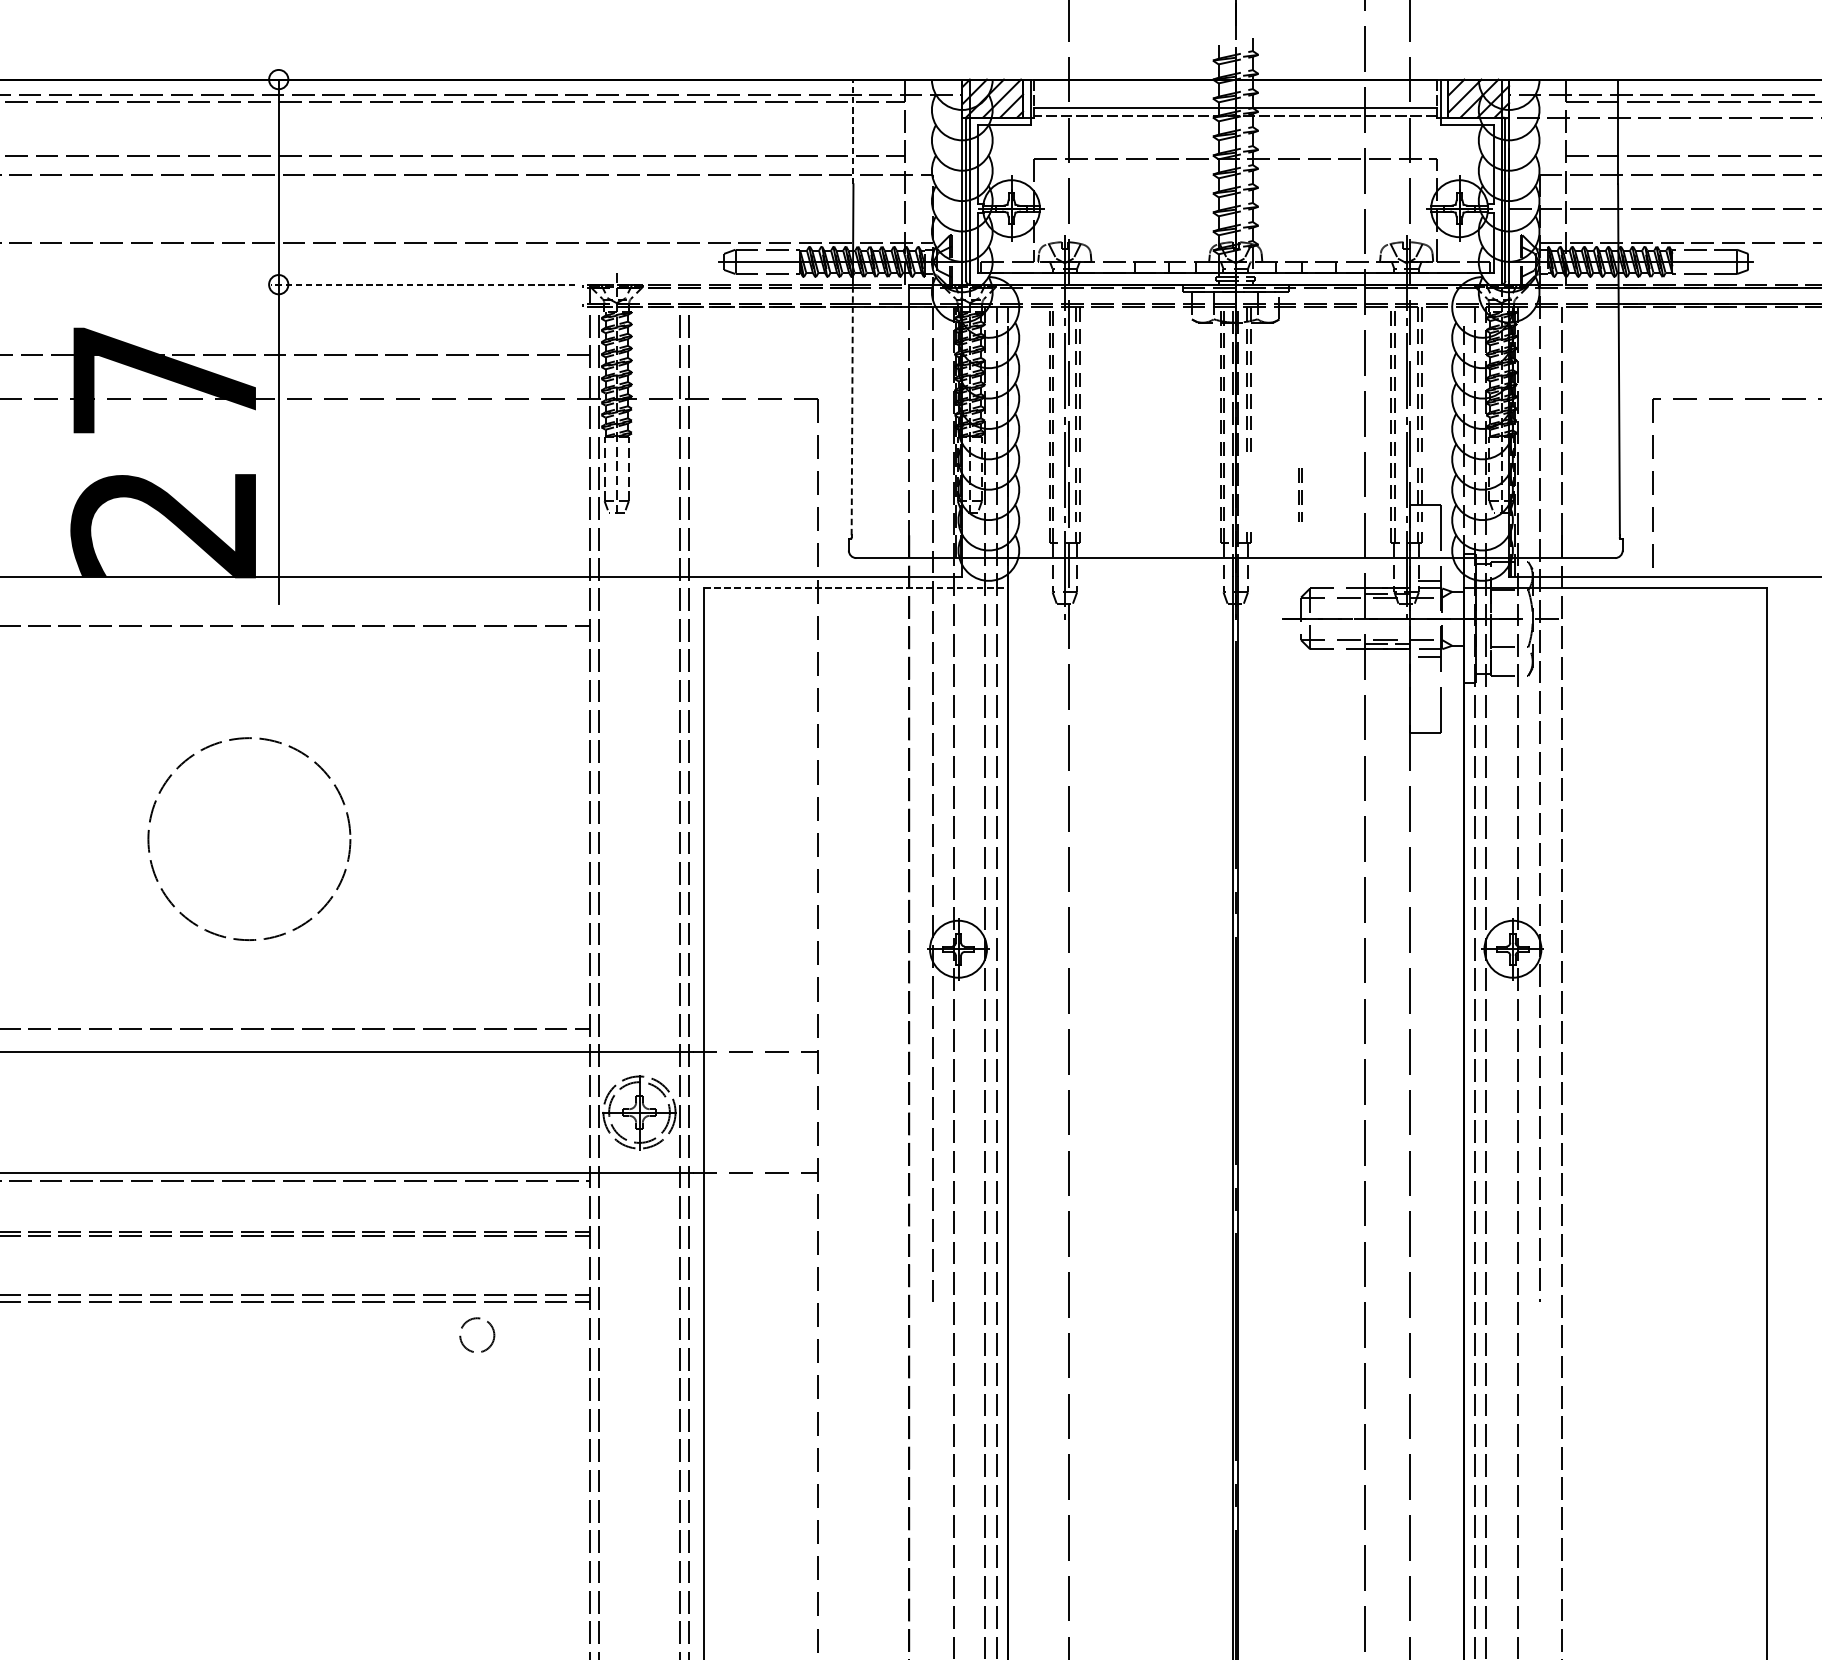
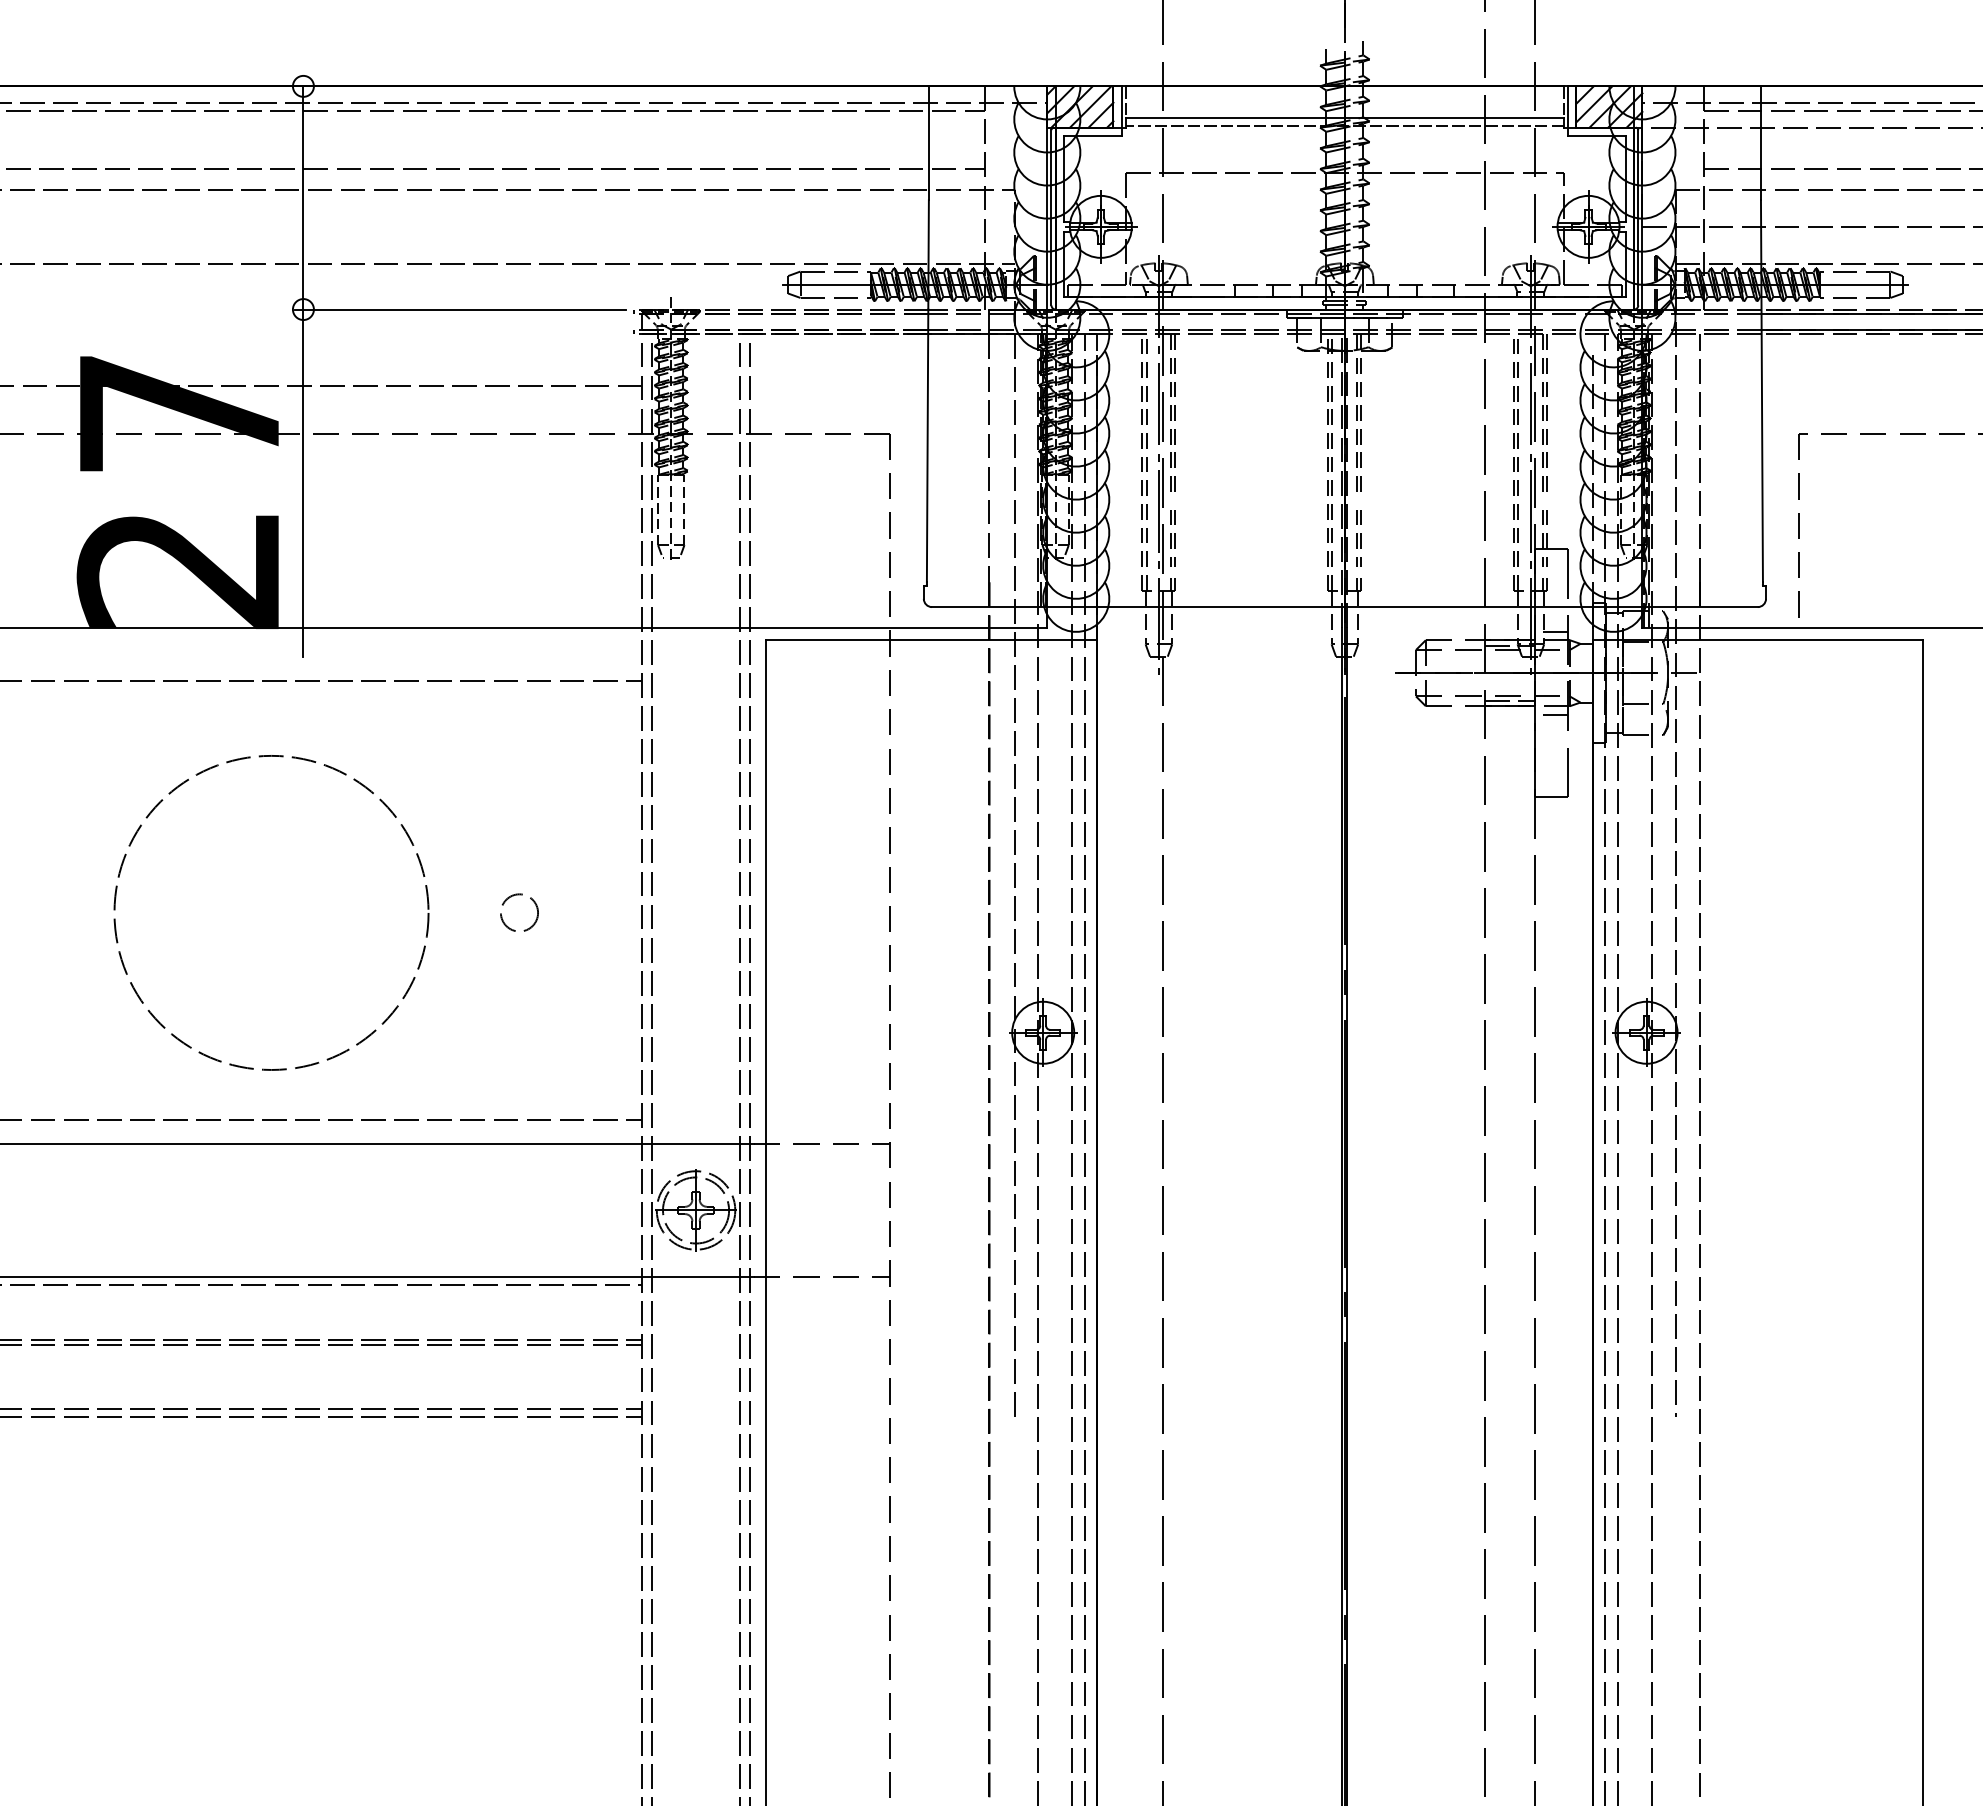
line: (853, 132) -> (928, 143), dashed -> solid
line: (422, 284) -> (459, 309), dashed -> solid
line: (852, 409) -> (927, 445), dashed -> solid
part: (1299, 495) -> (1358, 538), moved
line: (856, 588) -> (932, 640), dashed -> solid
circle: (249, 838) -> (271, 912), size x1.43
circle: (477, 1334) -> (519, 912), moved

